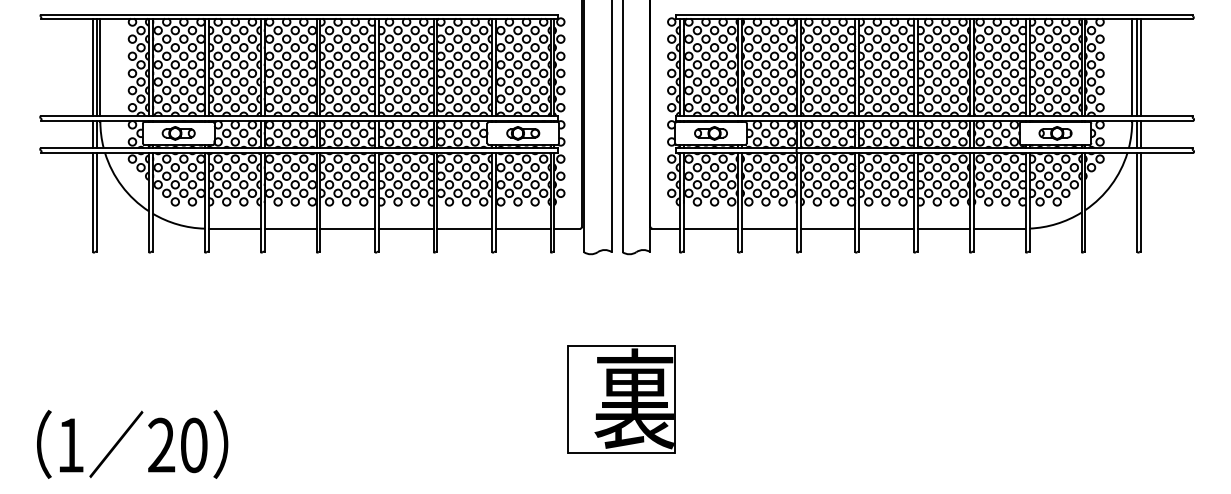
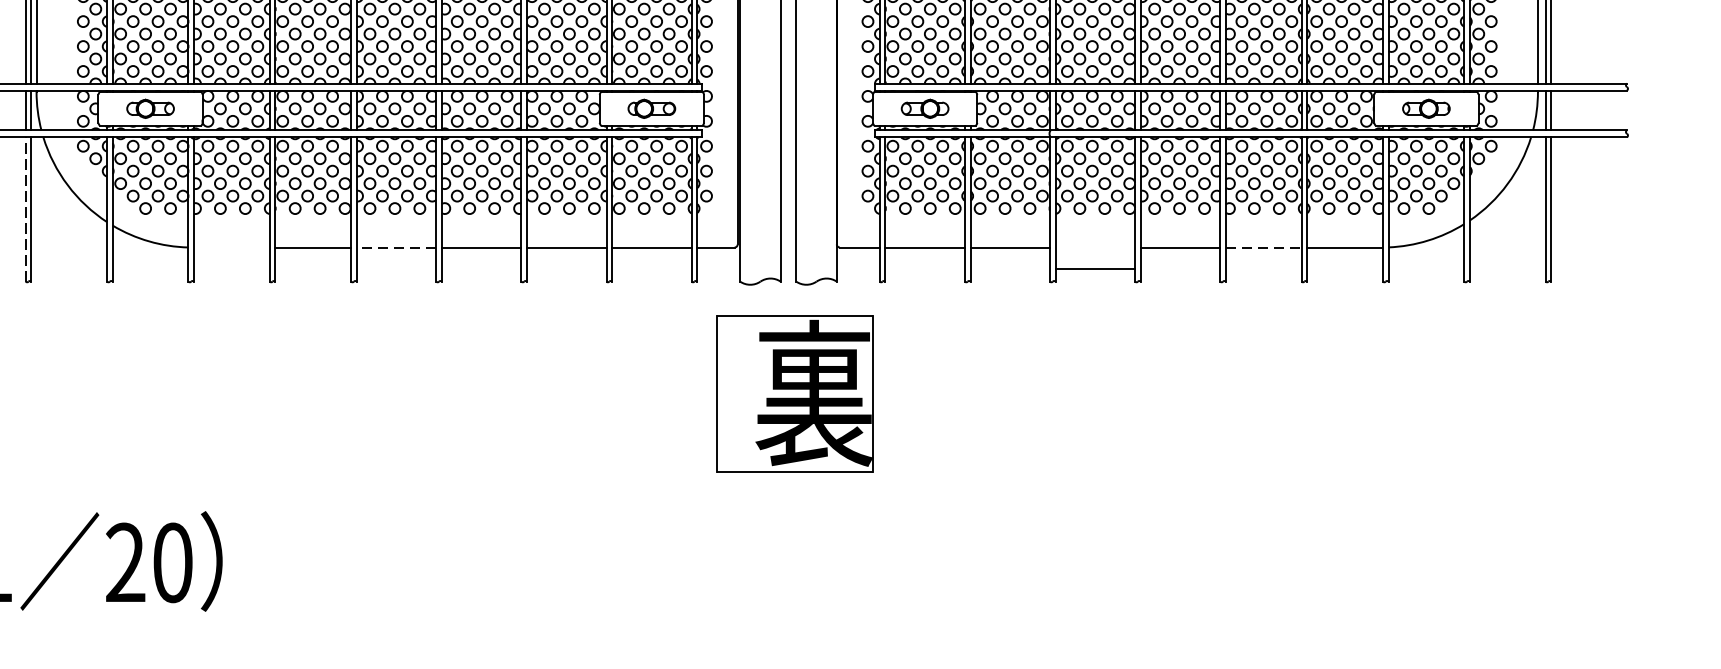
line: (92, 202) -> (25, 209), solid -> dashed
line: (234, 228) -> (231, 247), removed
line: (347, 228) -> (396, 247), solid -> dashed
line: (827, 228) -> (1094, 269), moved
line: (944, 228) -> (1264, 247), solid -> dashed
part: (621, 399) -> (794, 394), moved

